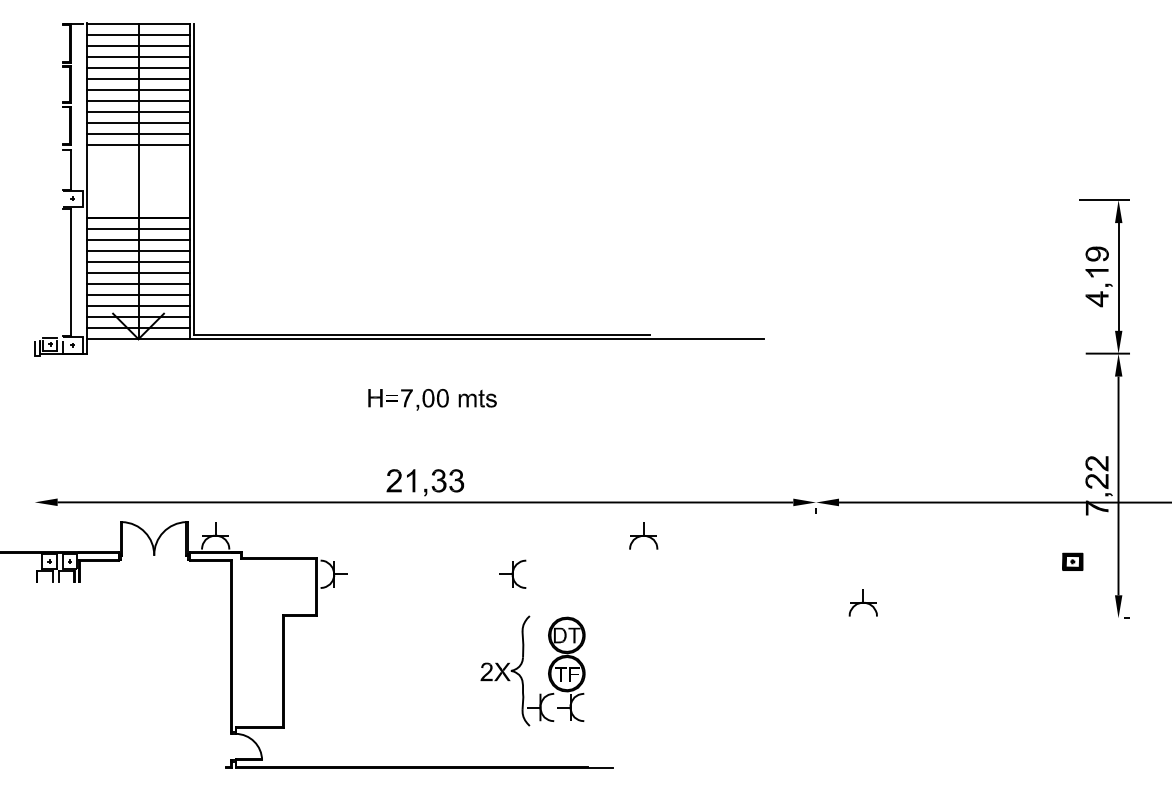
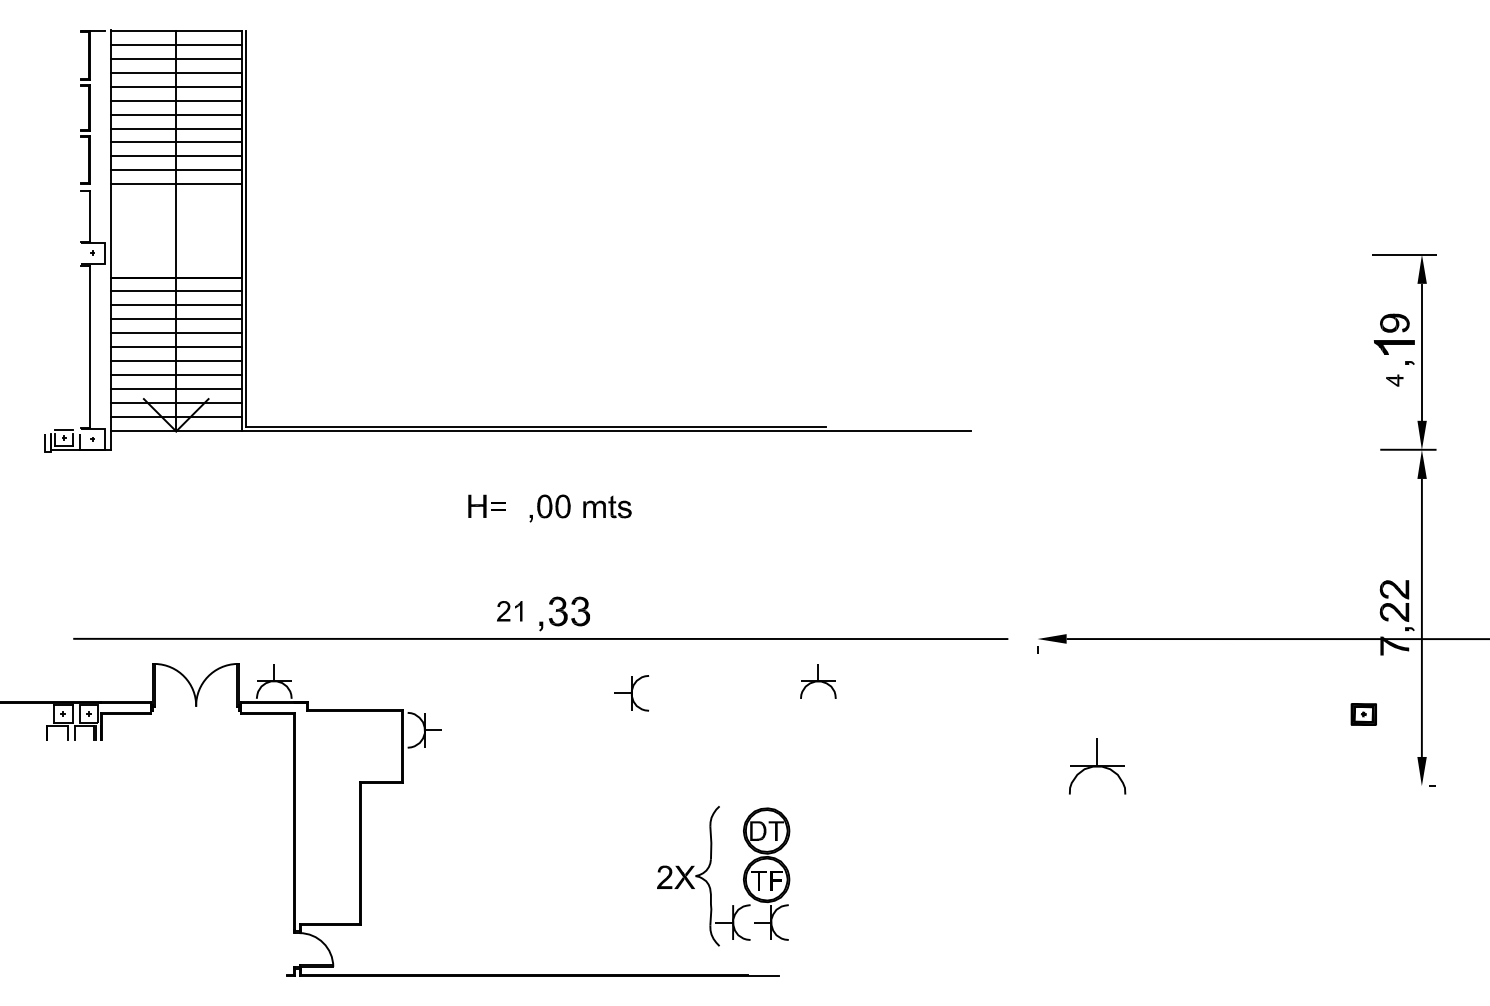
part: (1096, 273) -> (1394, 347), size x1.4
part: (1096, 299) -> (1394, 380), size x0.6
fill: (406, 398) -> (516, 506), removed
part: (400, 480) -> (509, 610), size x0.7
fill: (45, 502) -> (58, 638), removed
fill: (804, 502) -> (1022, 638), removed
part: (512, 574) -> (631, 693), moved
part: (863, 602) -> (1097, 766), size x1.6
part: (521, 664) -> (709, 868), moved

